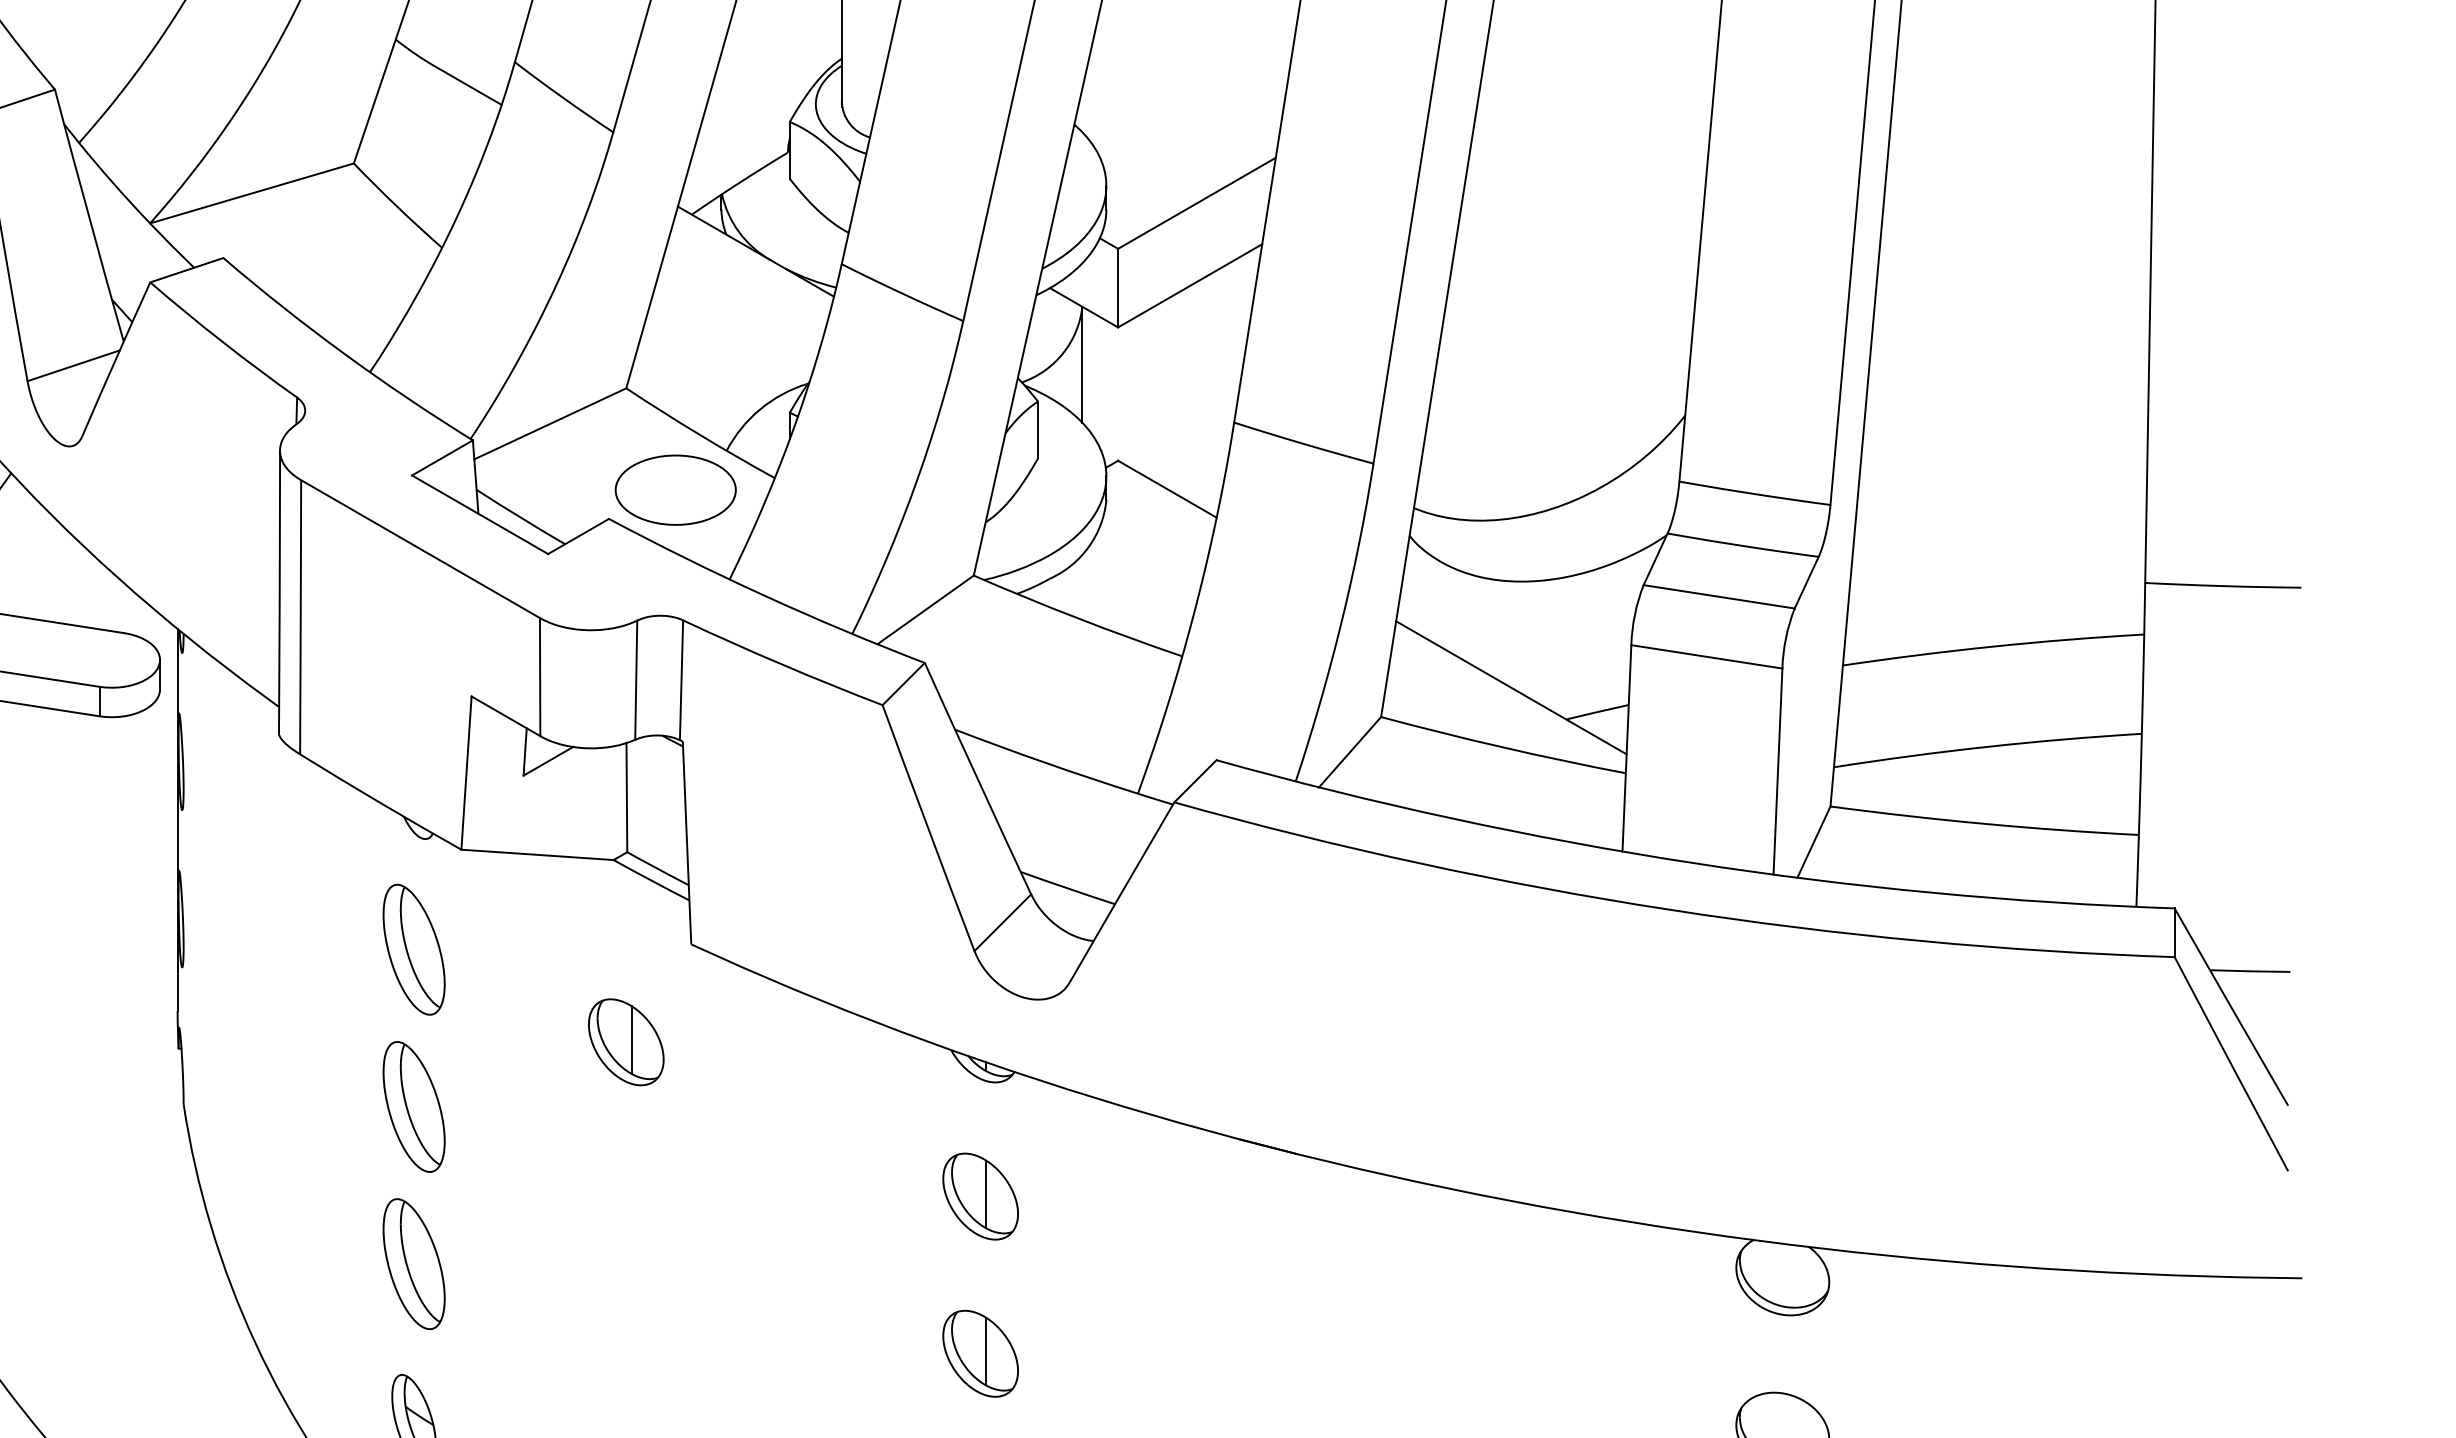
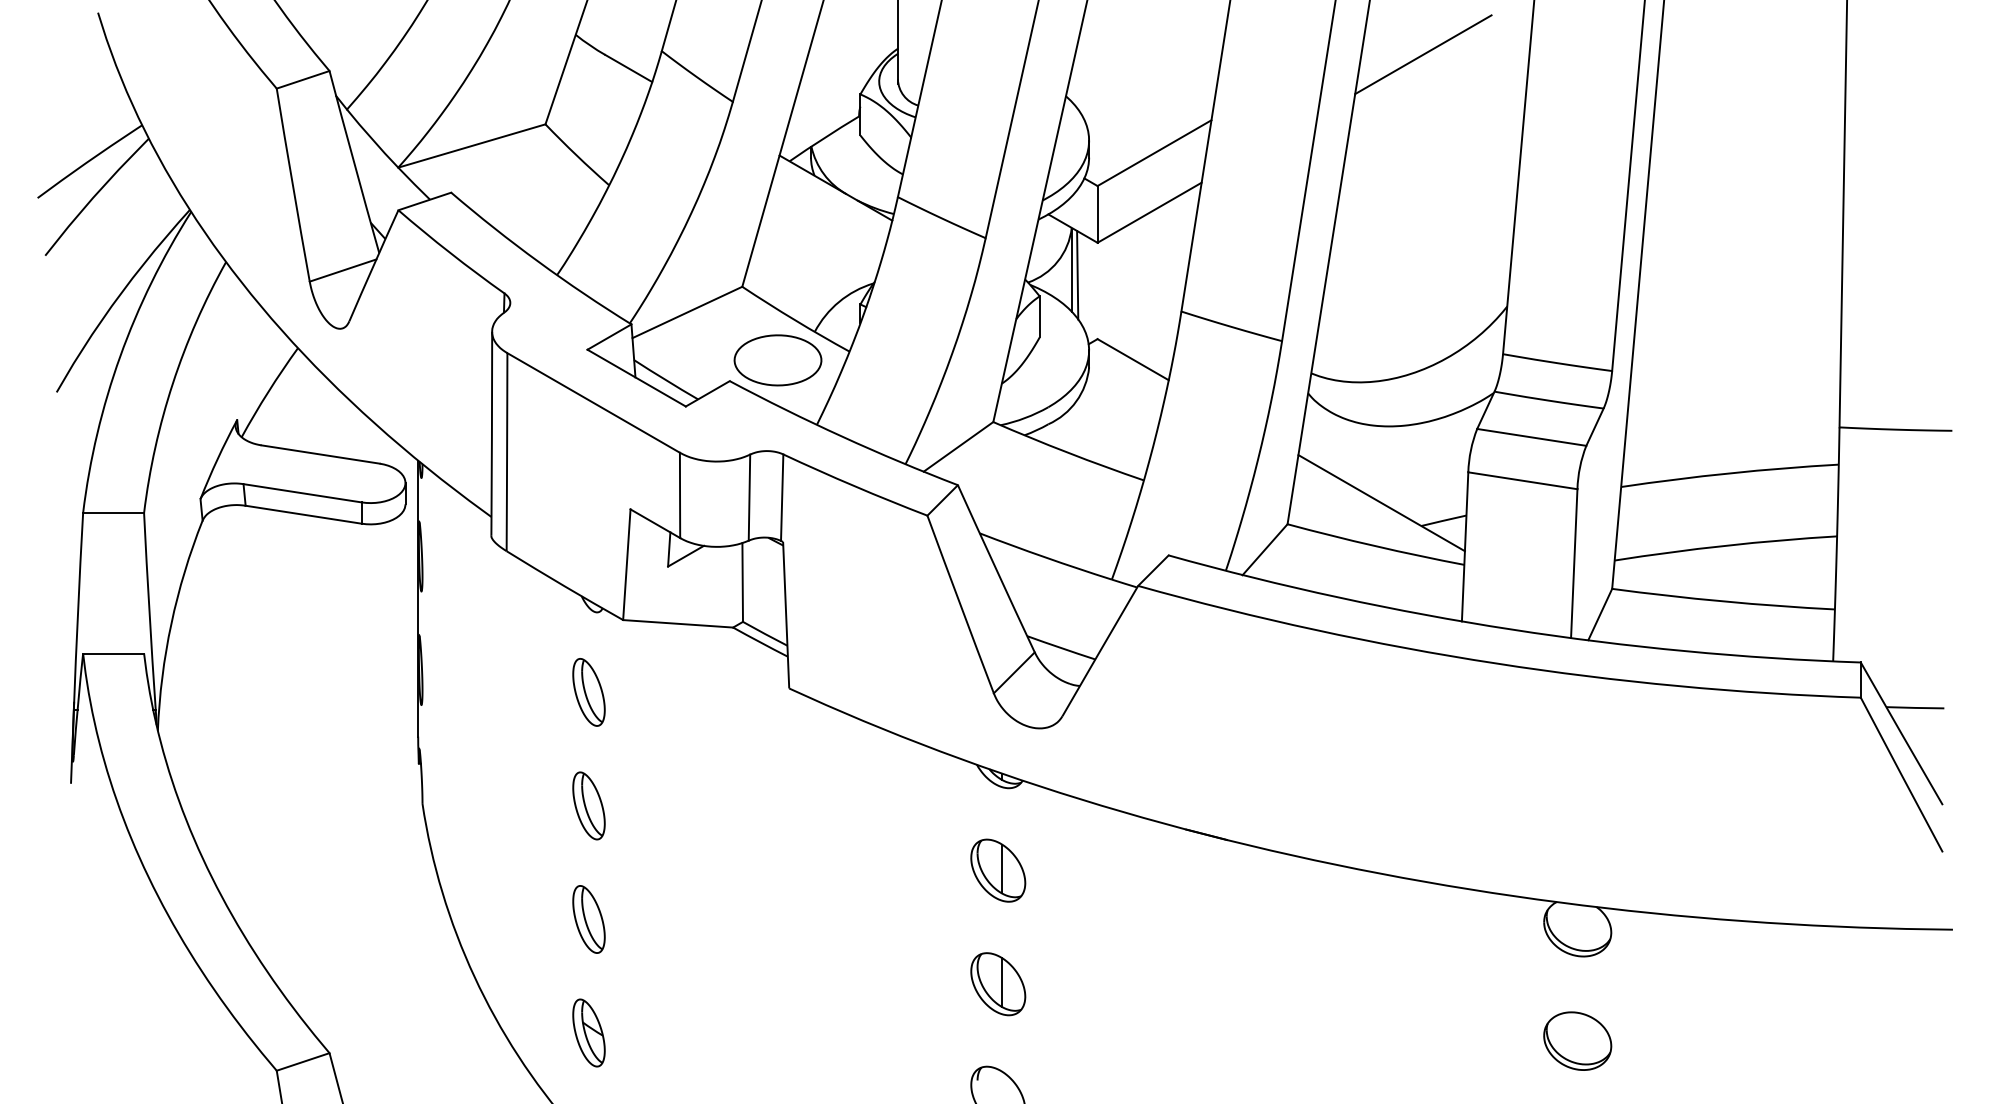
line: (1569, 66) -> (1423, 54), added
line: (1090, 371) -> (1077, 274), added
part: (413, 949) -> (588, 692), size x0.71
part: (626, 1042) -> (742, 759), removed
part: (413, 1106) -> (588, 805), size x0.71
part: (413, 1264) -> (588, 919), size x0.71

